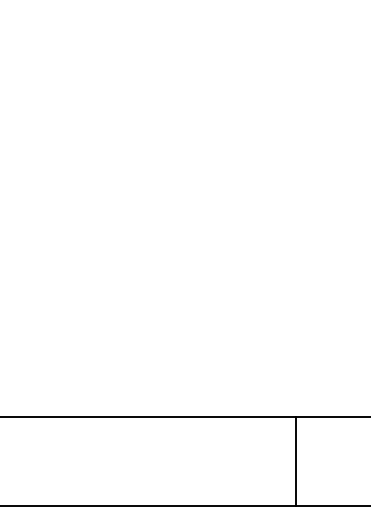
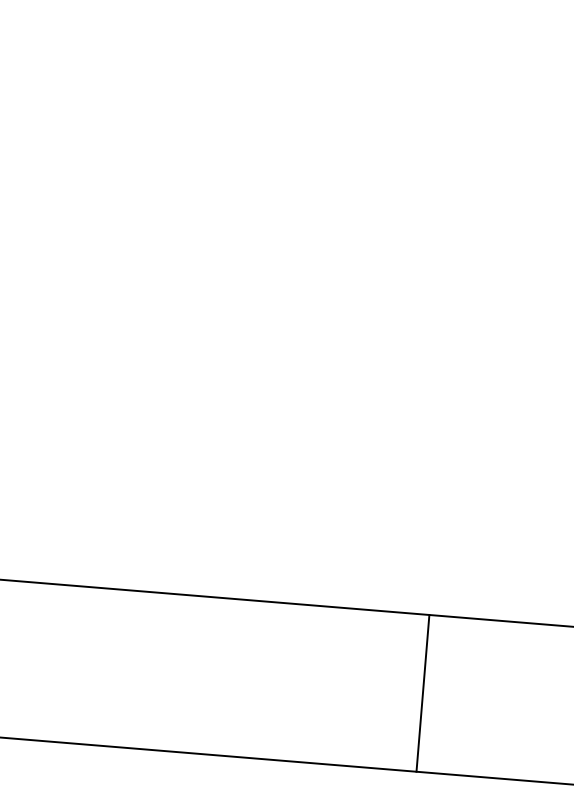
line: (295, 460) -> (422, 692), moved

